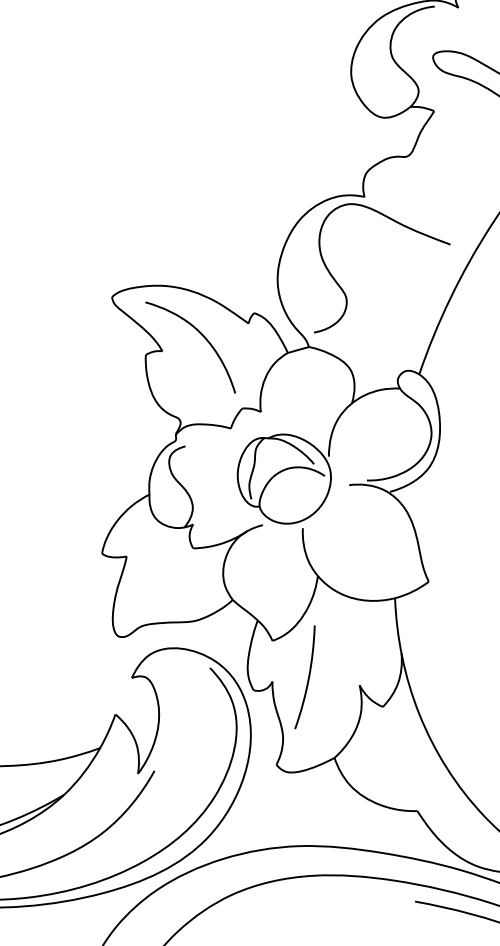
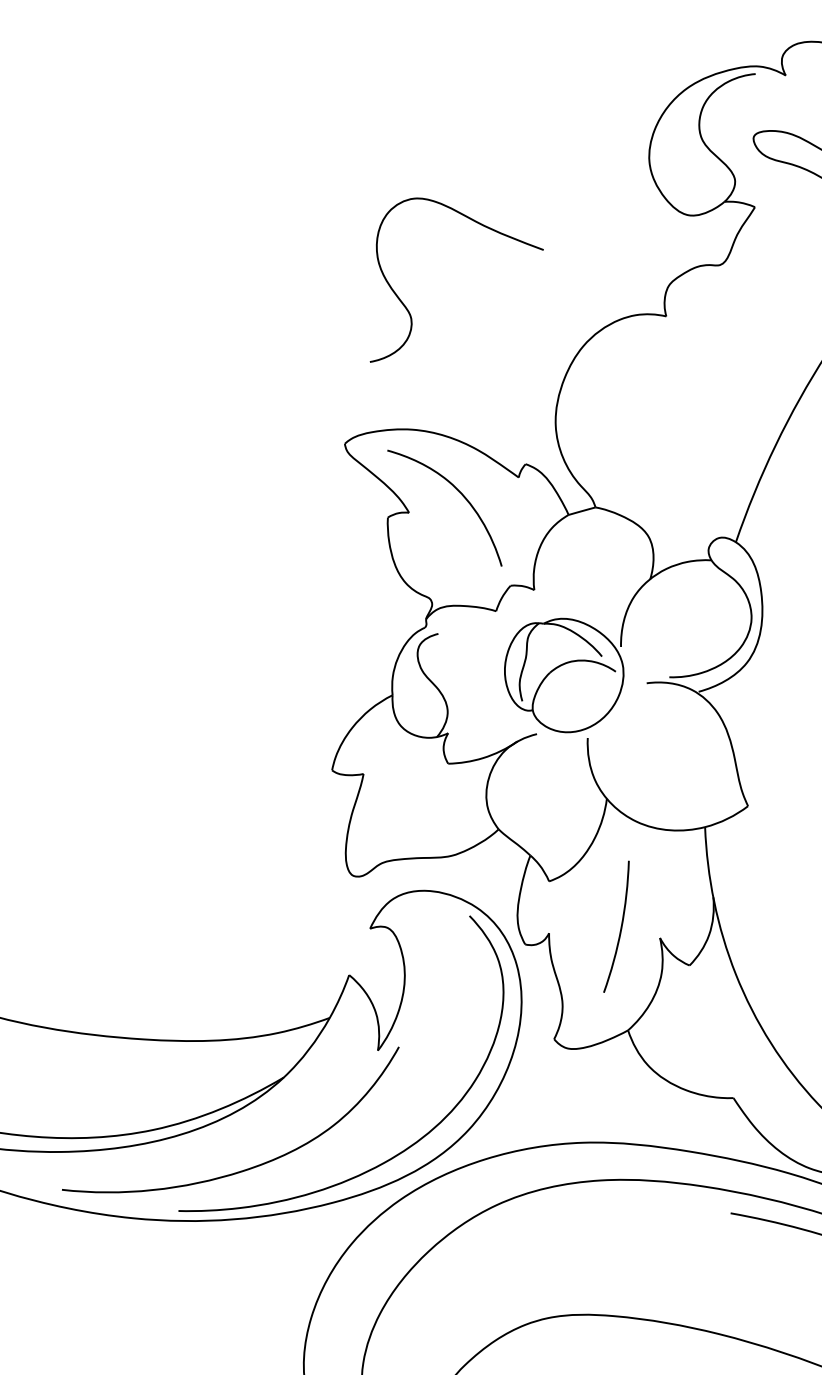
curve: (344, 291) -> (408, 309), moved
curve: (308, 677) -> (620, 926), moved

